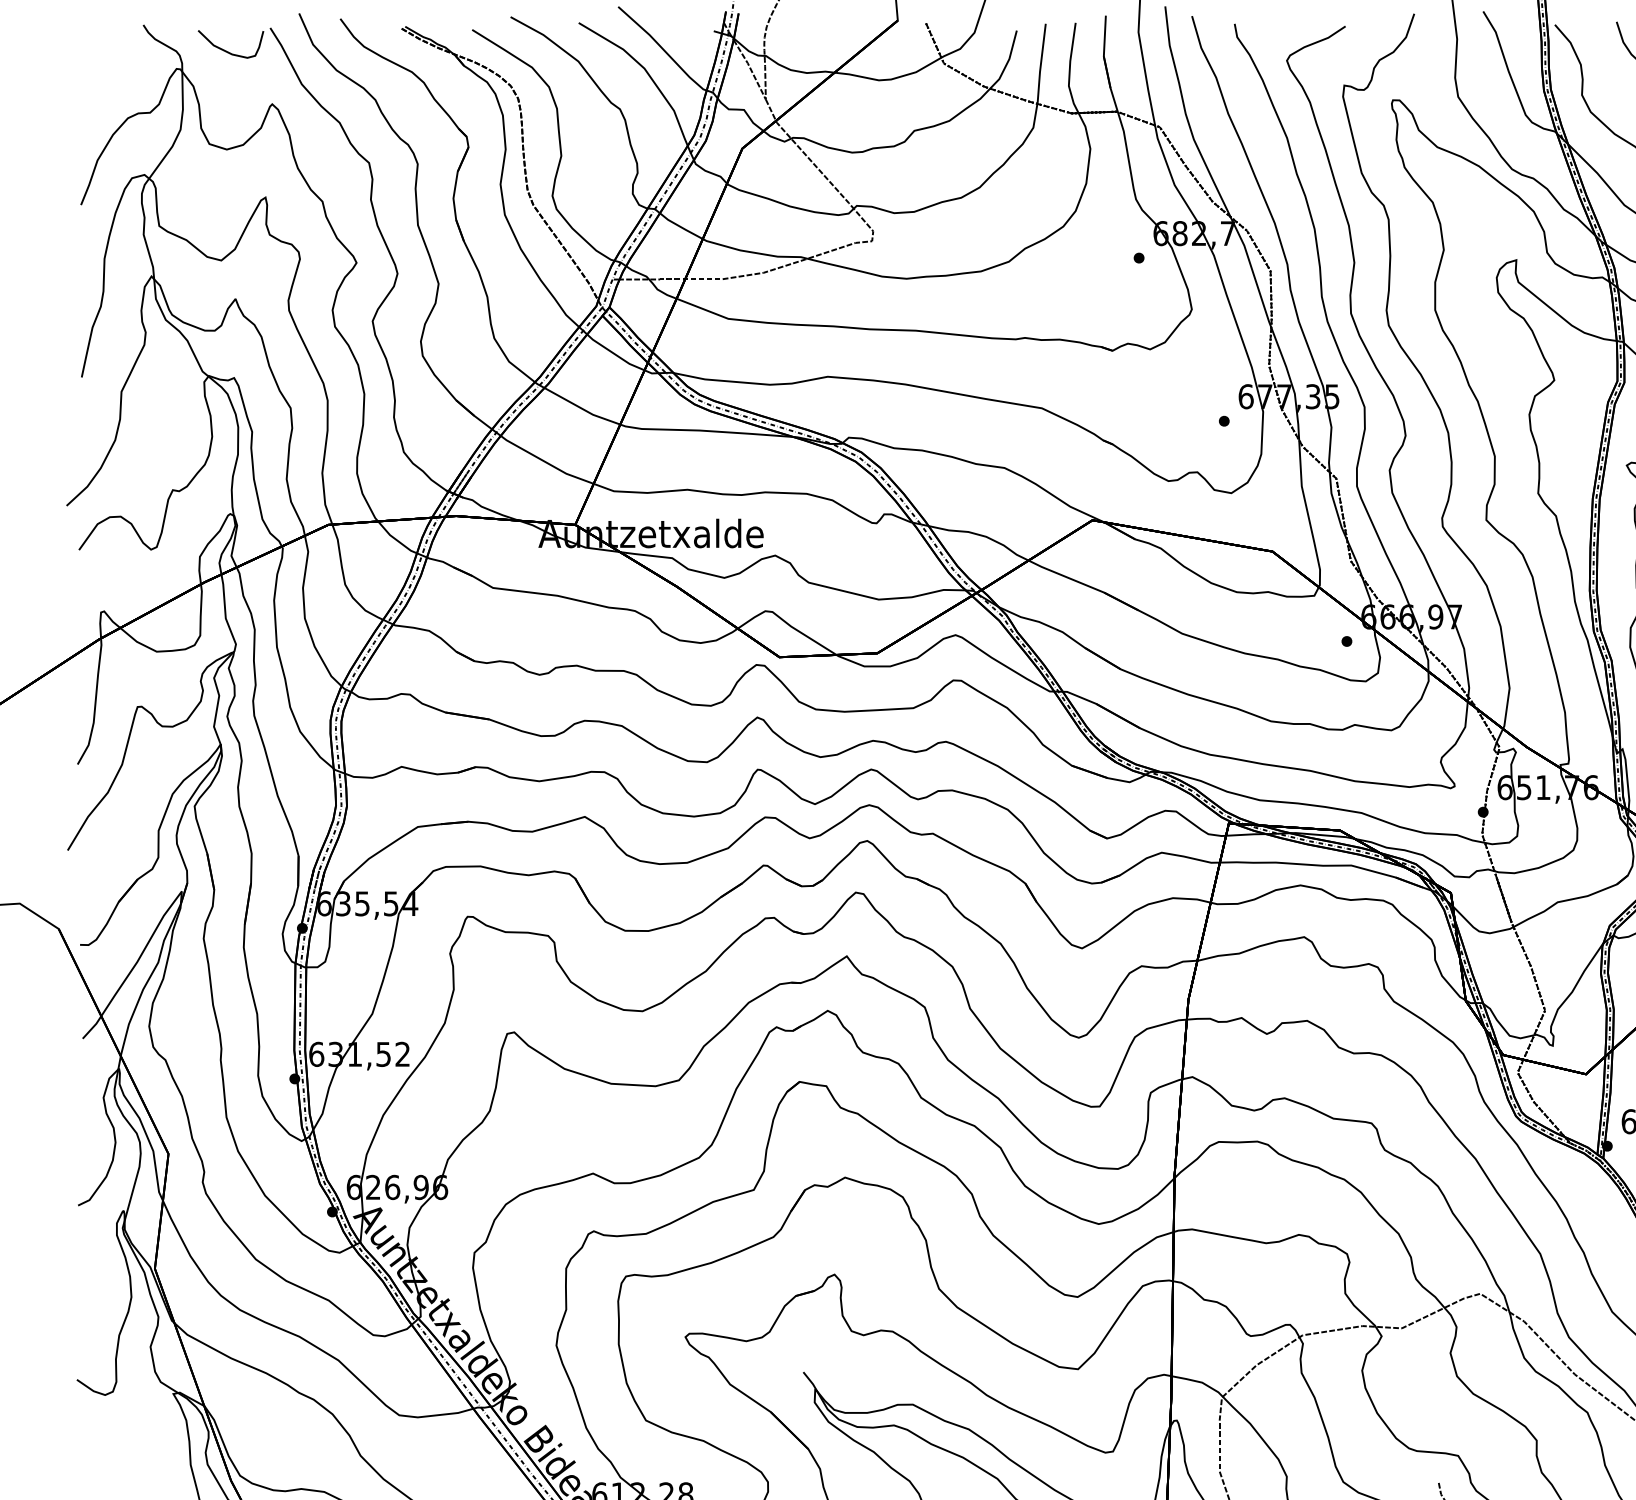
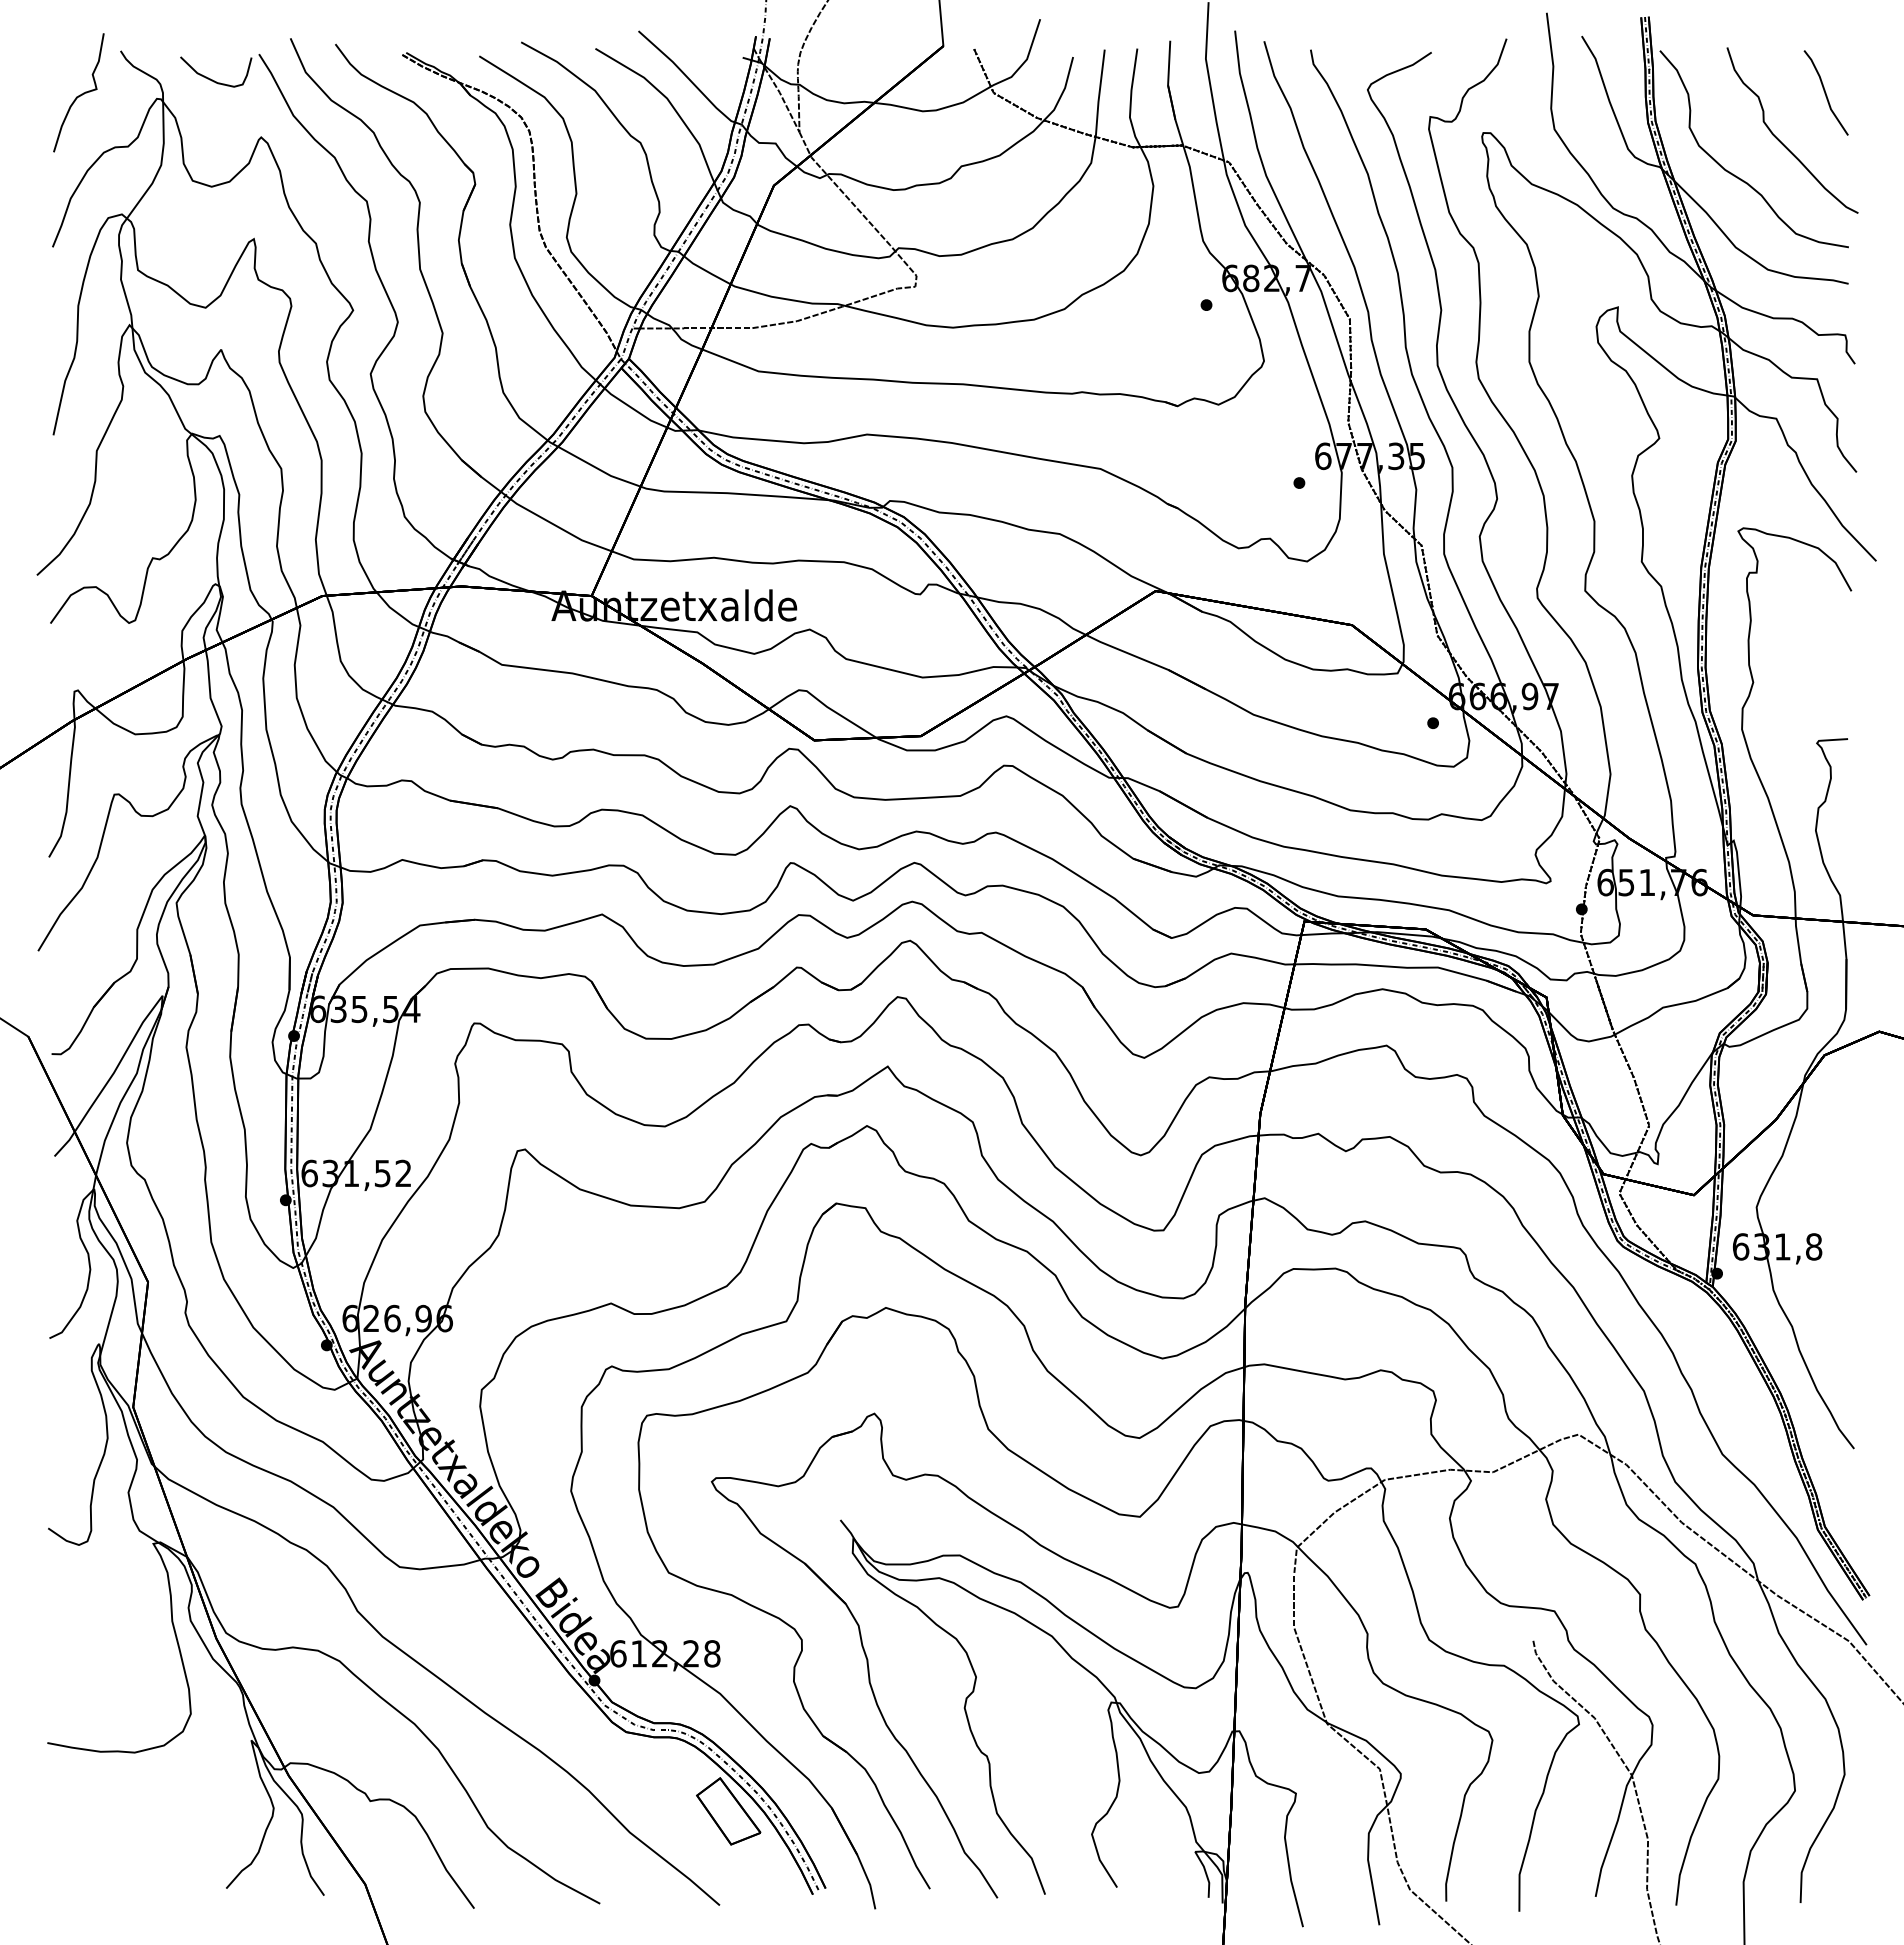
curve: (106, 64) -> (80, 94), added

